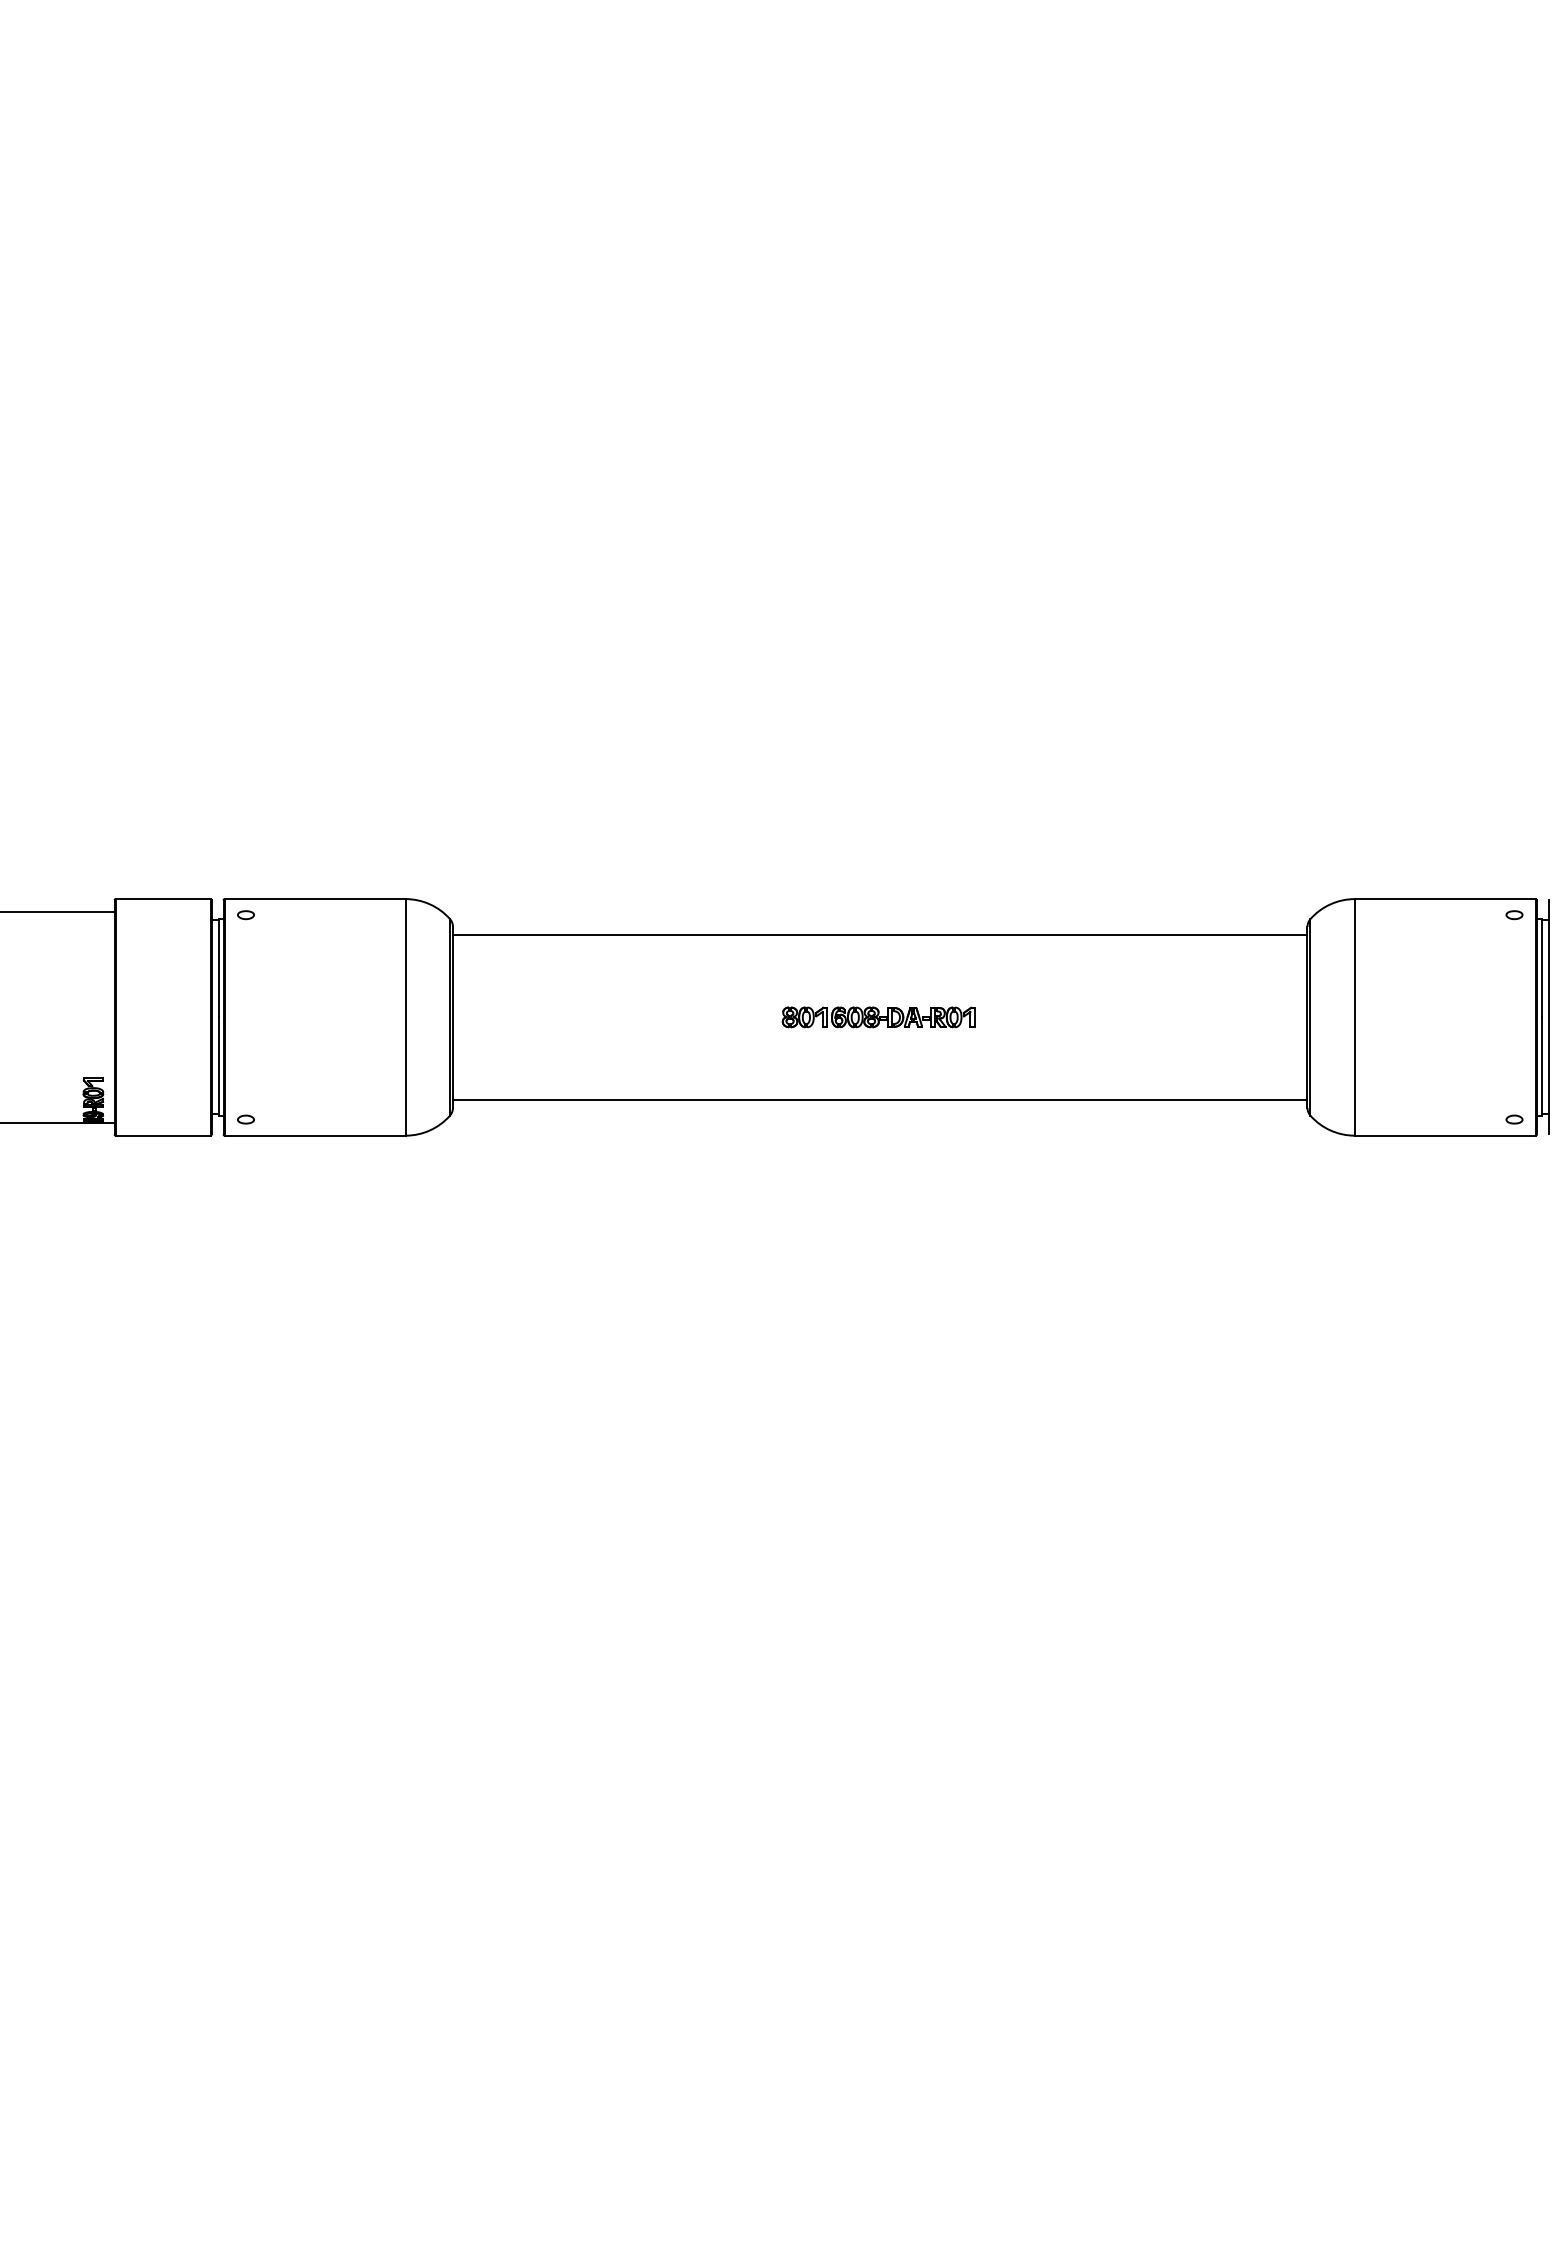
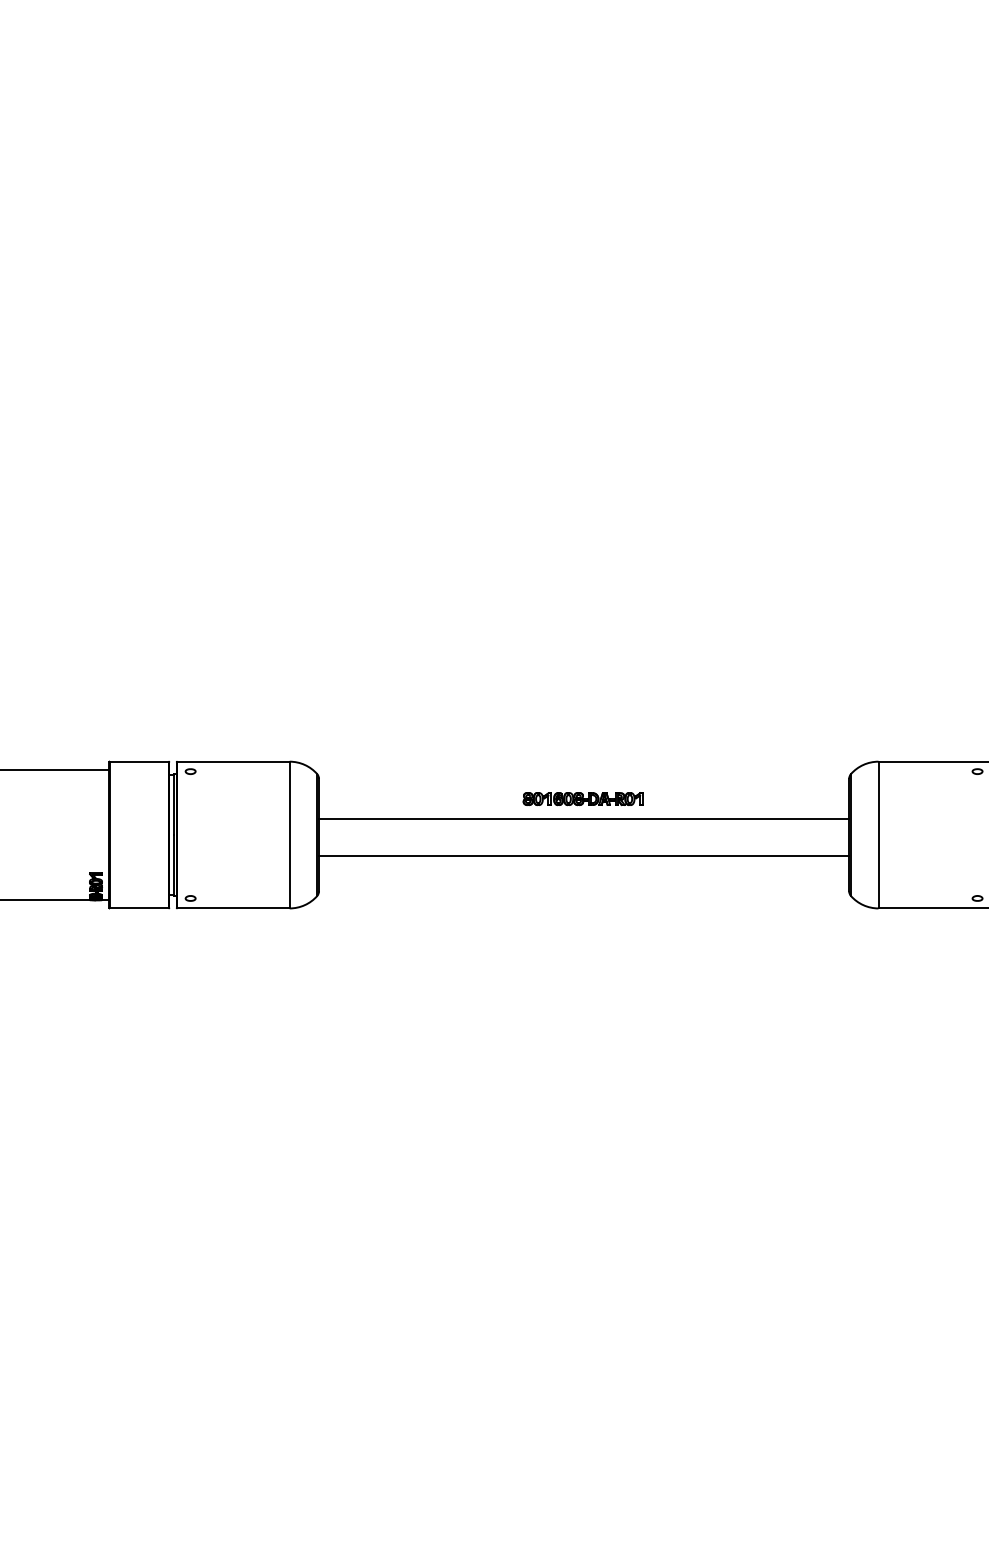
line: (880, 934) -> (584, 818), moved
part: (877, 1018) -> (582, 799), moved
line: (880, 1100) -> (584, 856), moved

